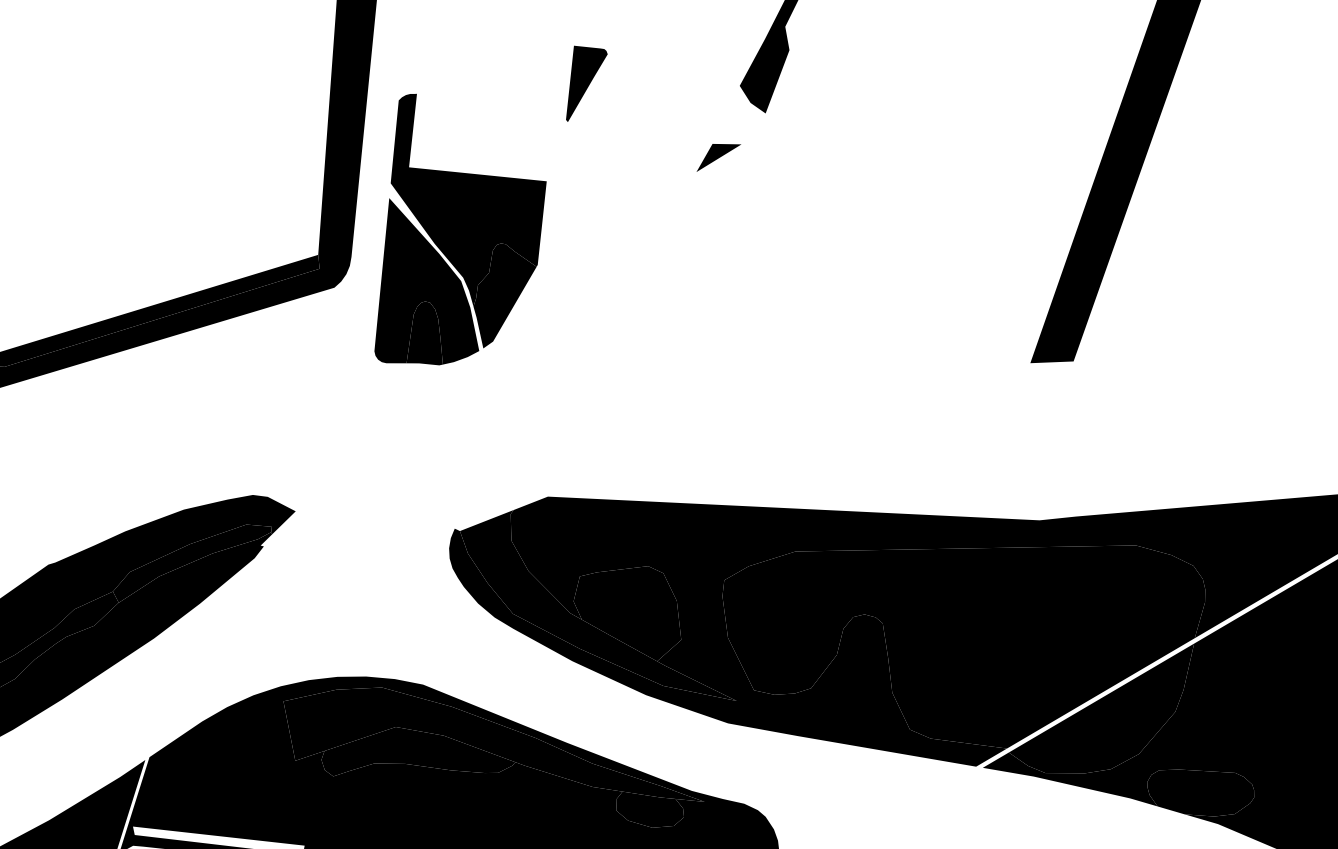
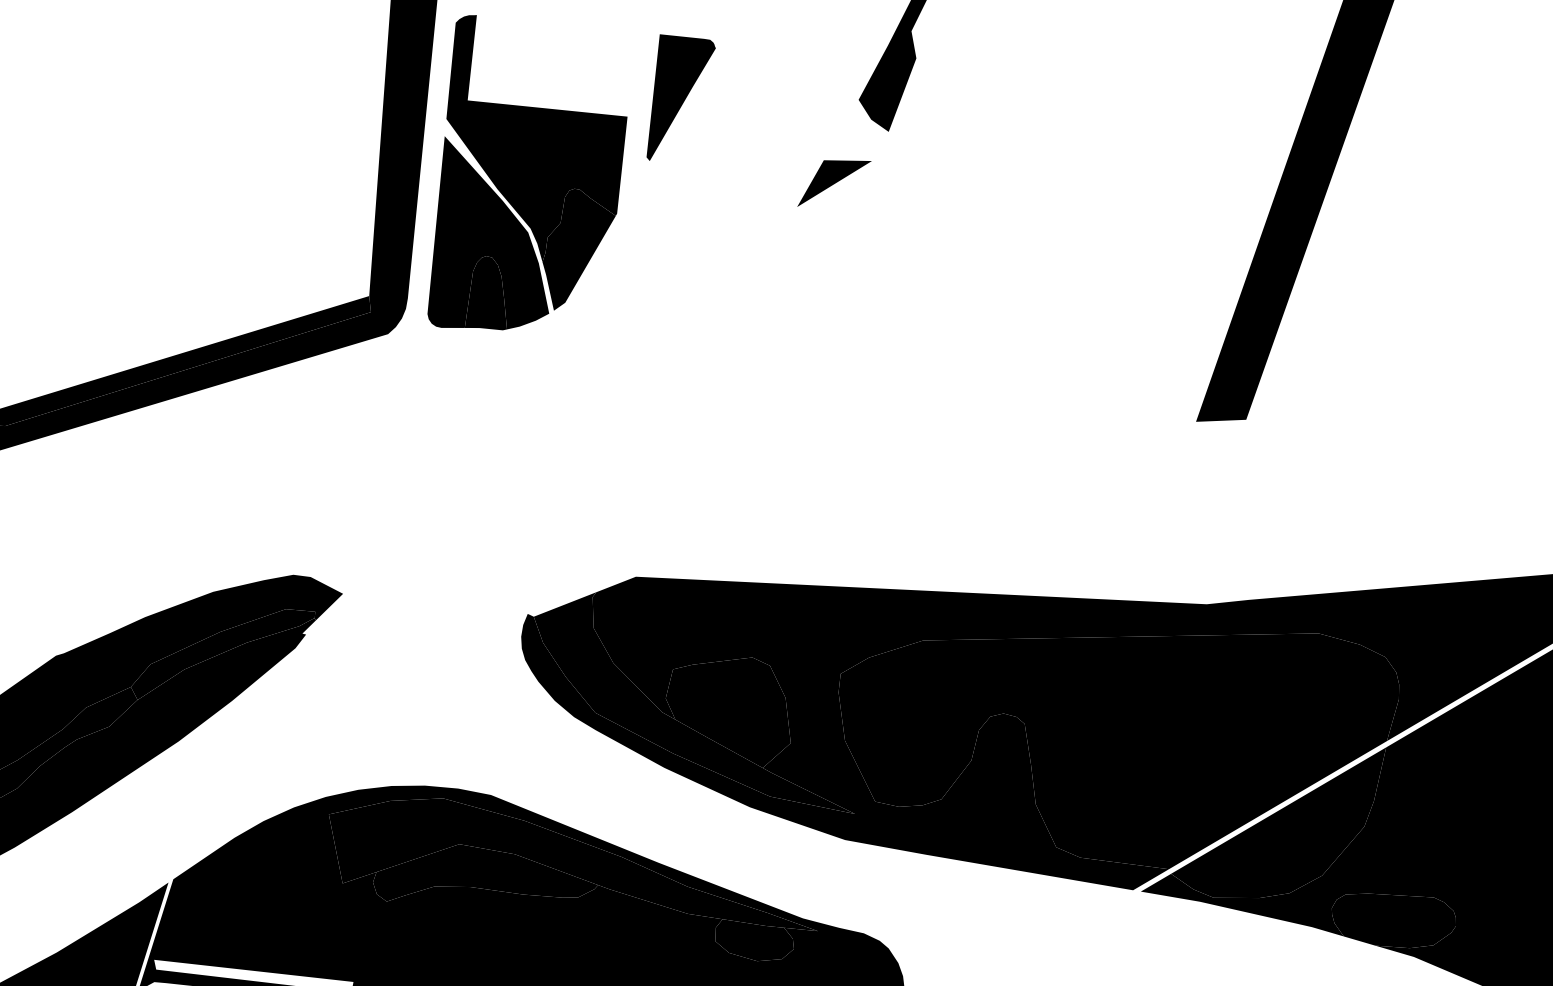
part: (586, 83) -> (680, 97), size x1.43
part: (718, 157) -> (834, 183), size x1.43
part: (460, 229) -> (527, 172), moved

